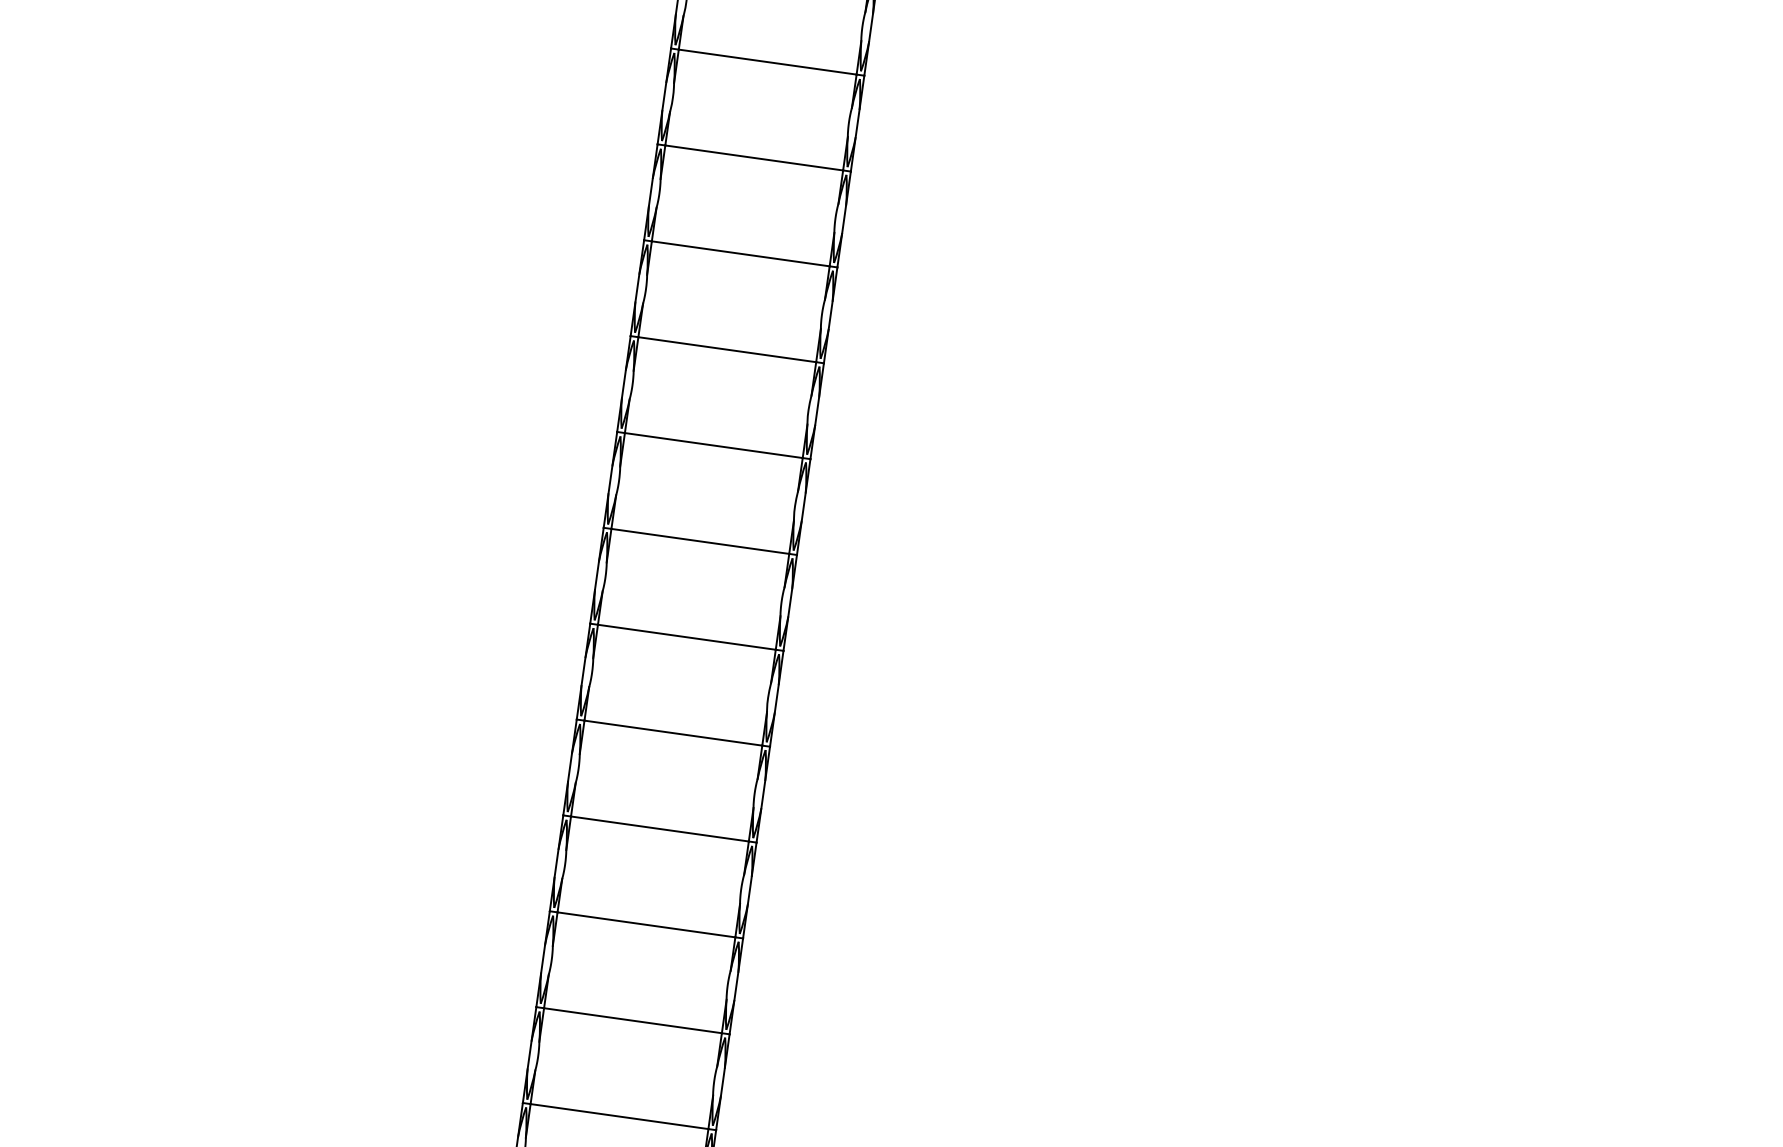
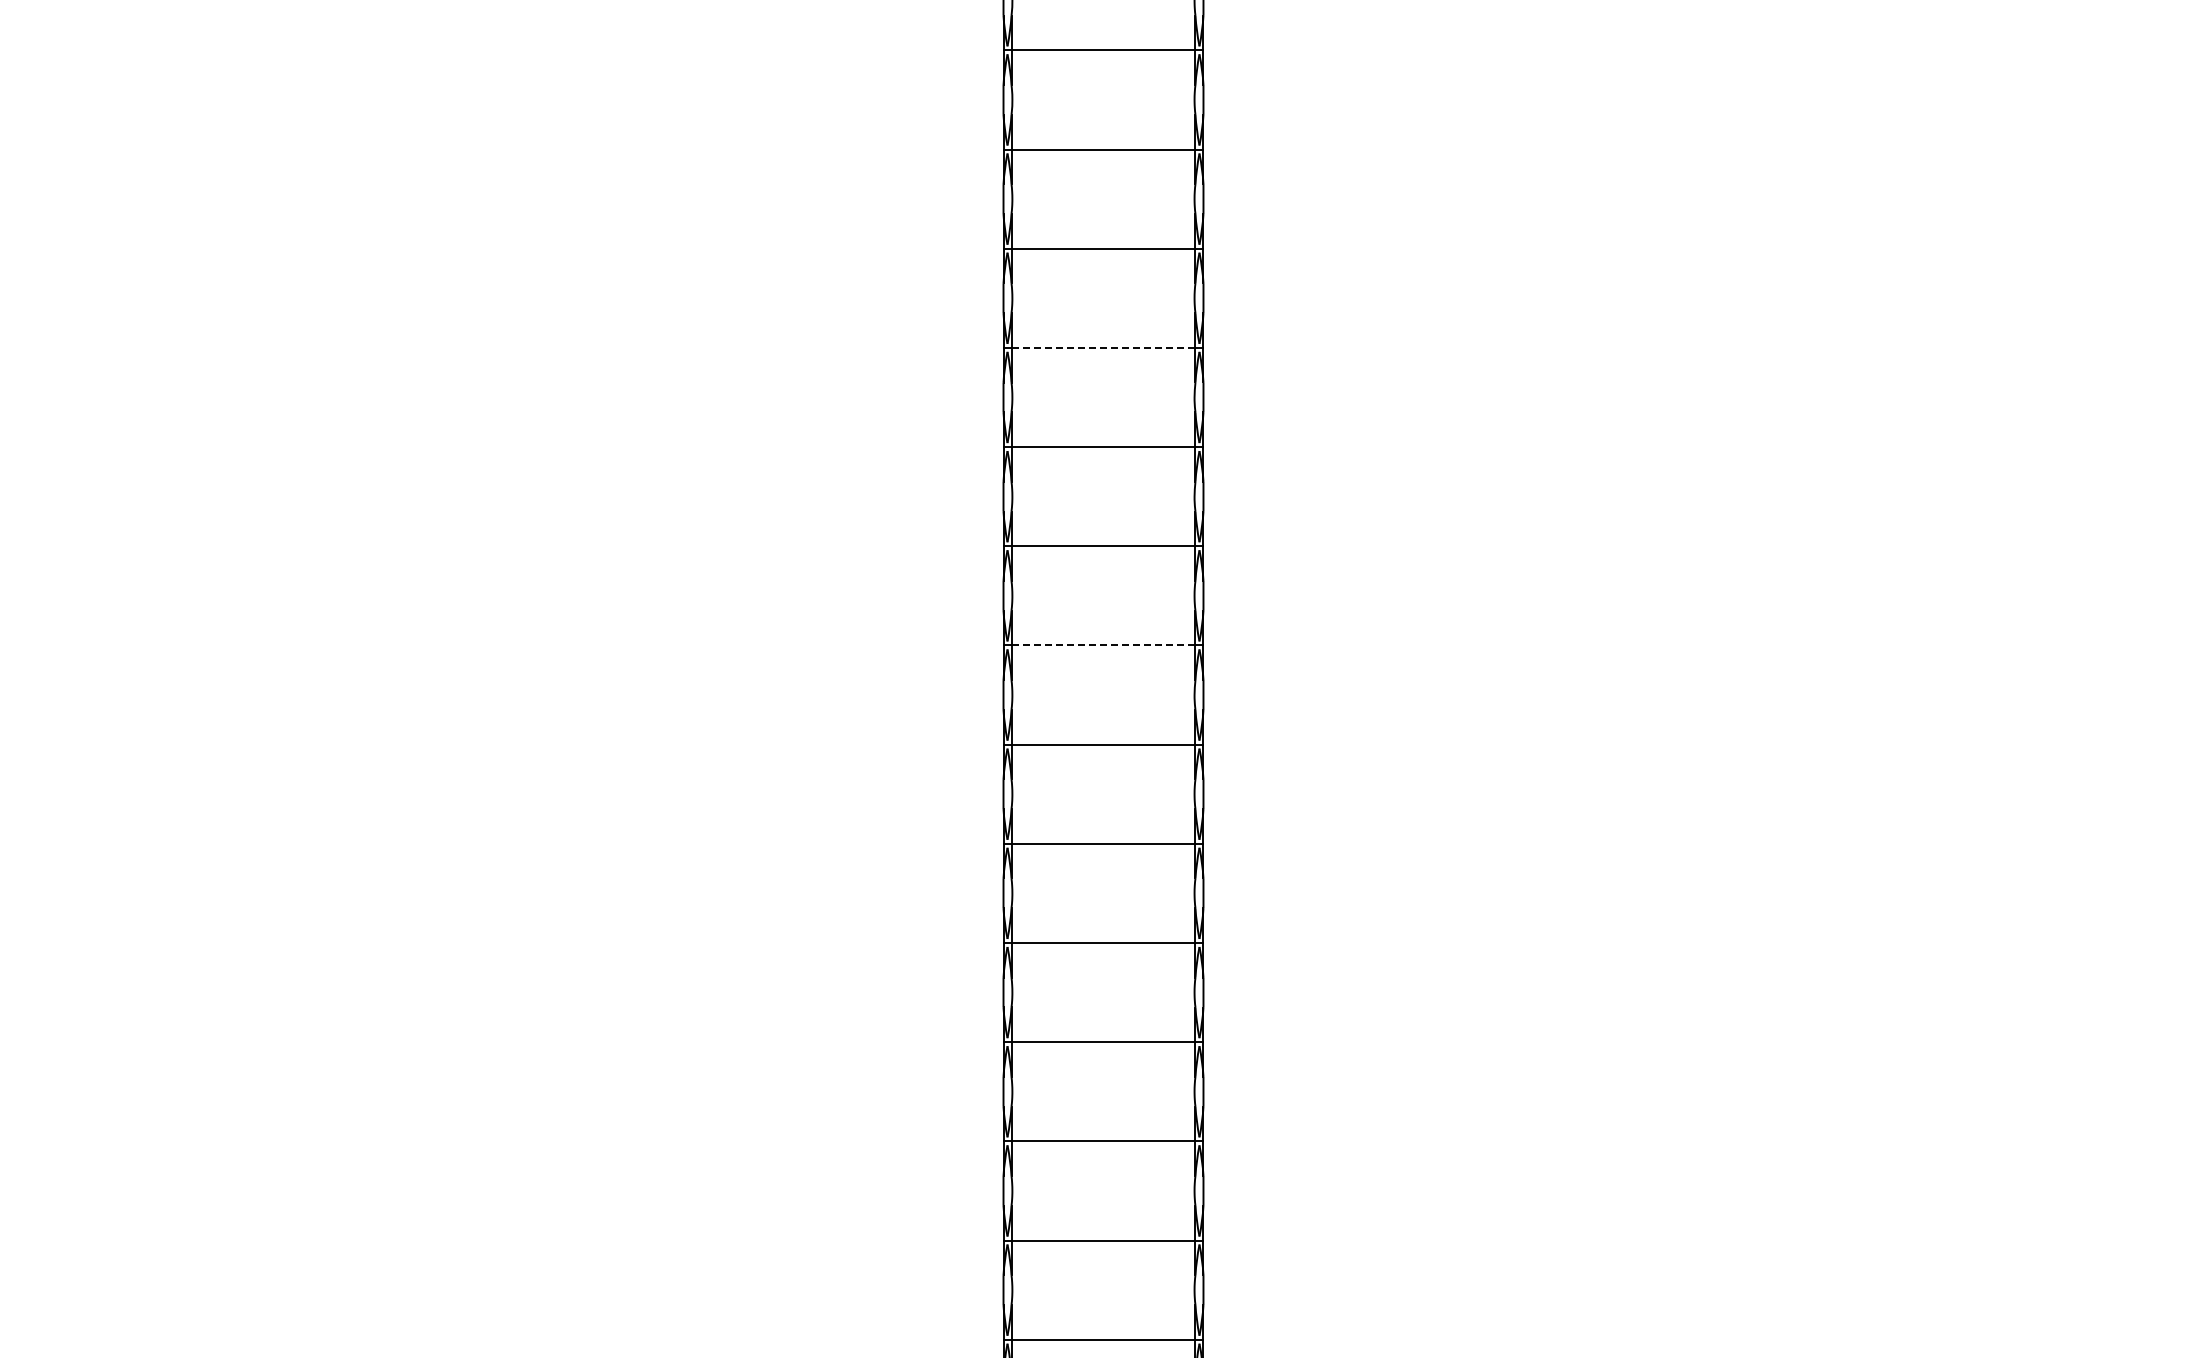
line: (727, 349) -> (1103, 347), solid -> dashed
line: (686, 637) -> (1103, 645), solid -> dashed

